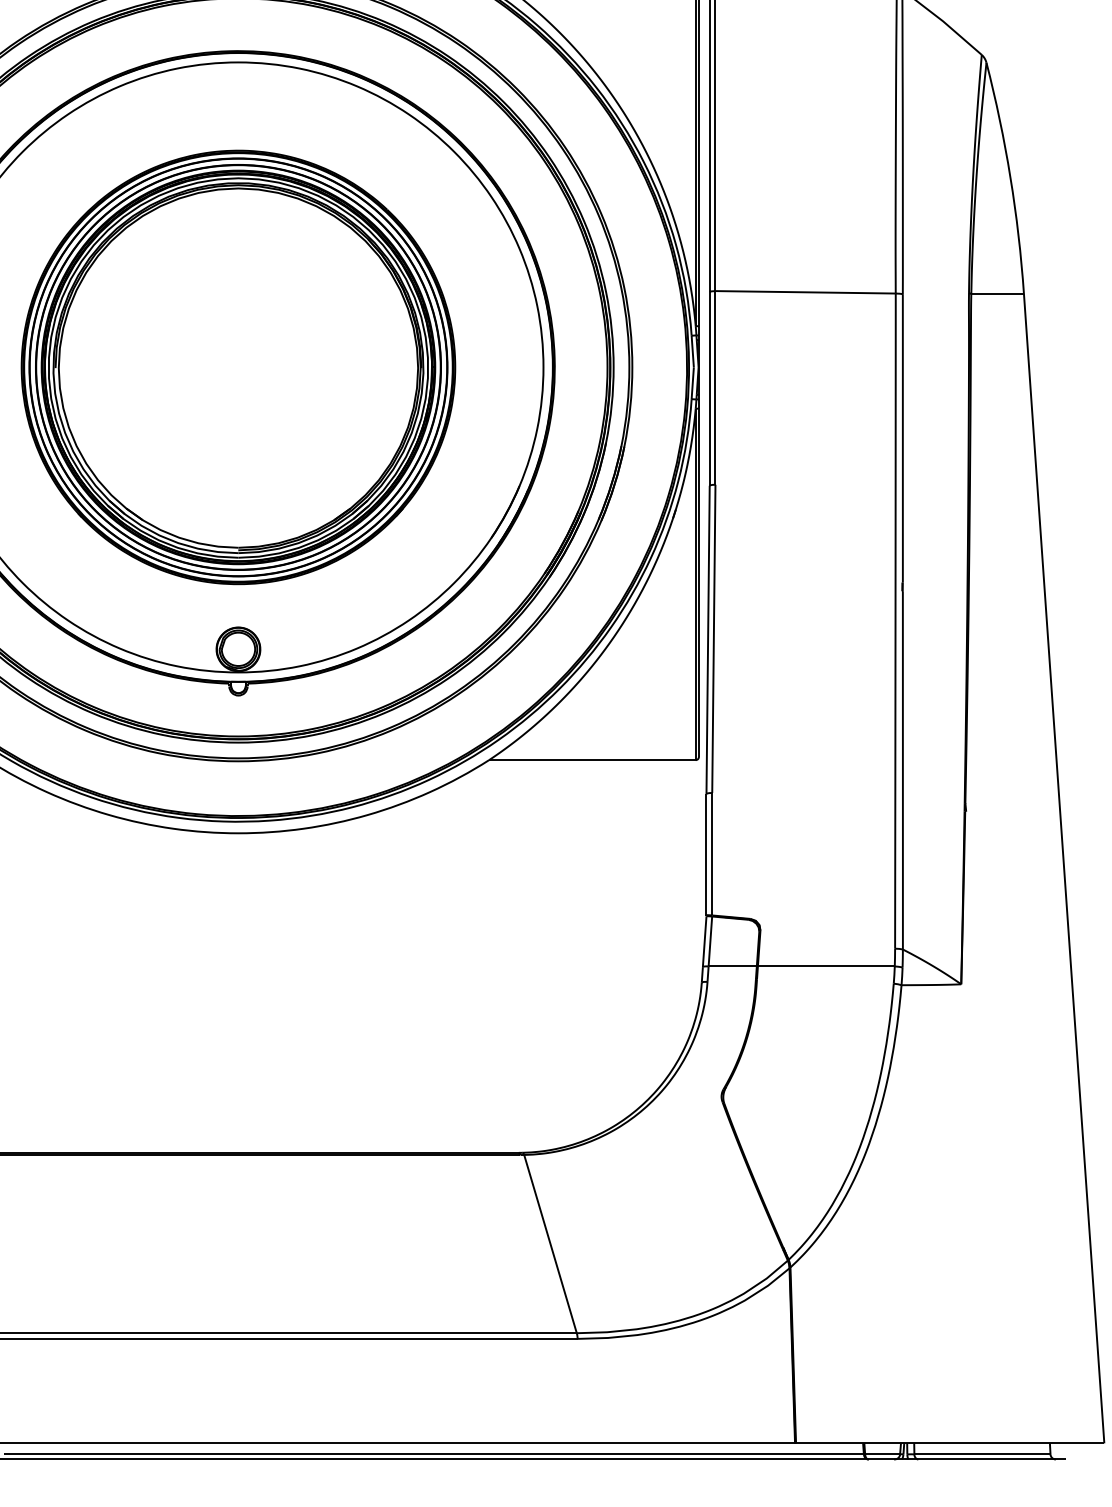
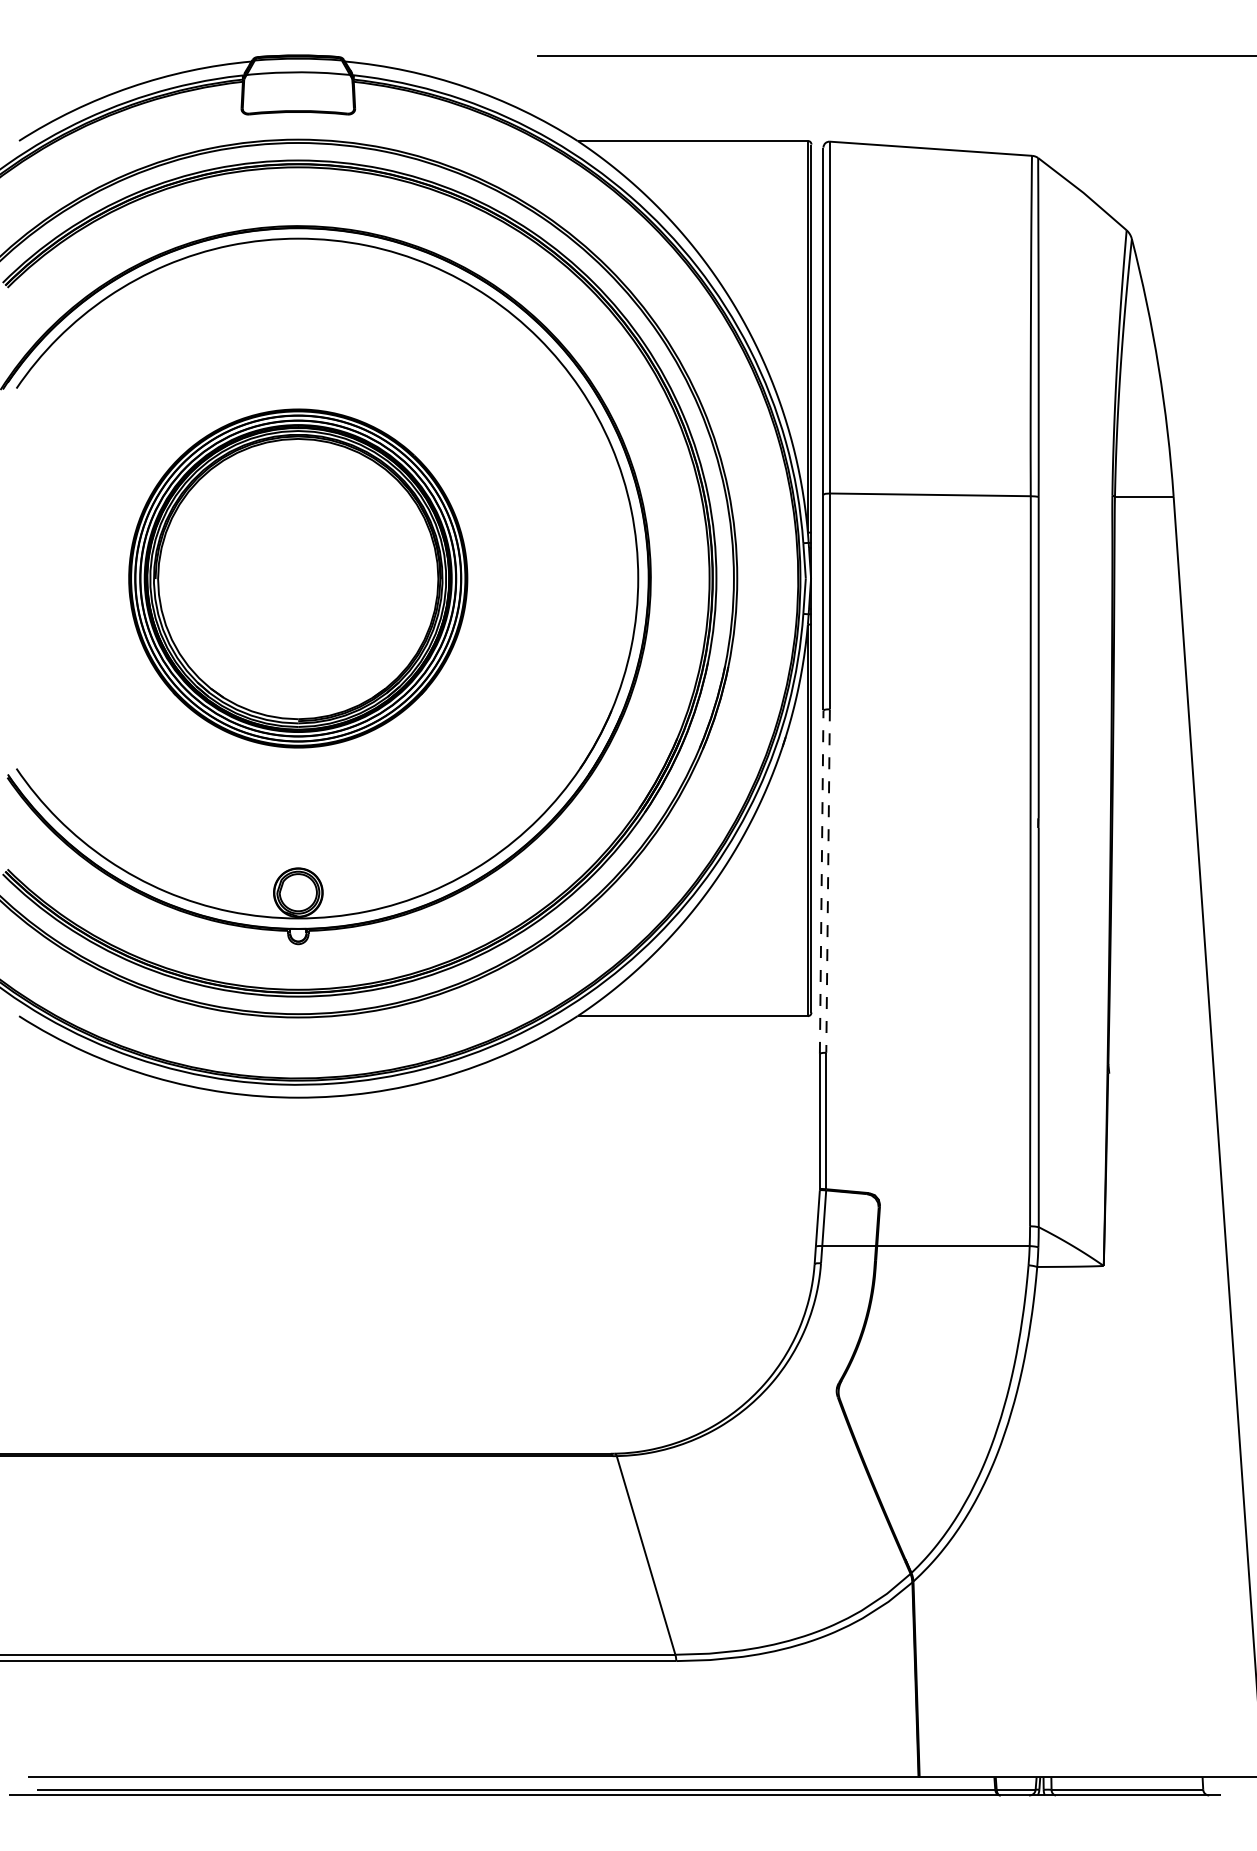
part: (237, 367) -> (297, 578), size x0.7
line: (714, 639) -> (828, 881), solid -> dashed
line: (707, 640) -> (821, 882), solid -> dashed

